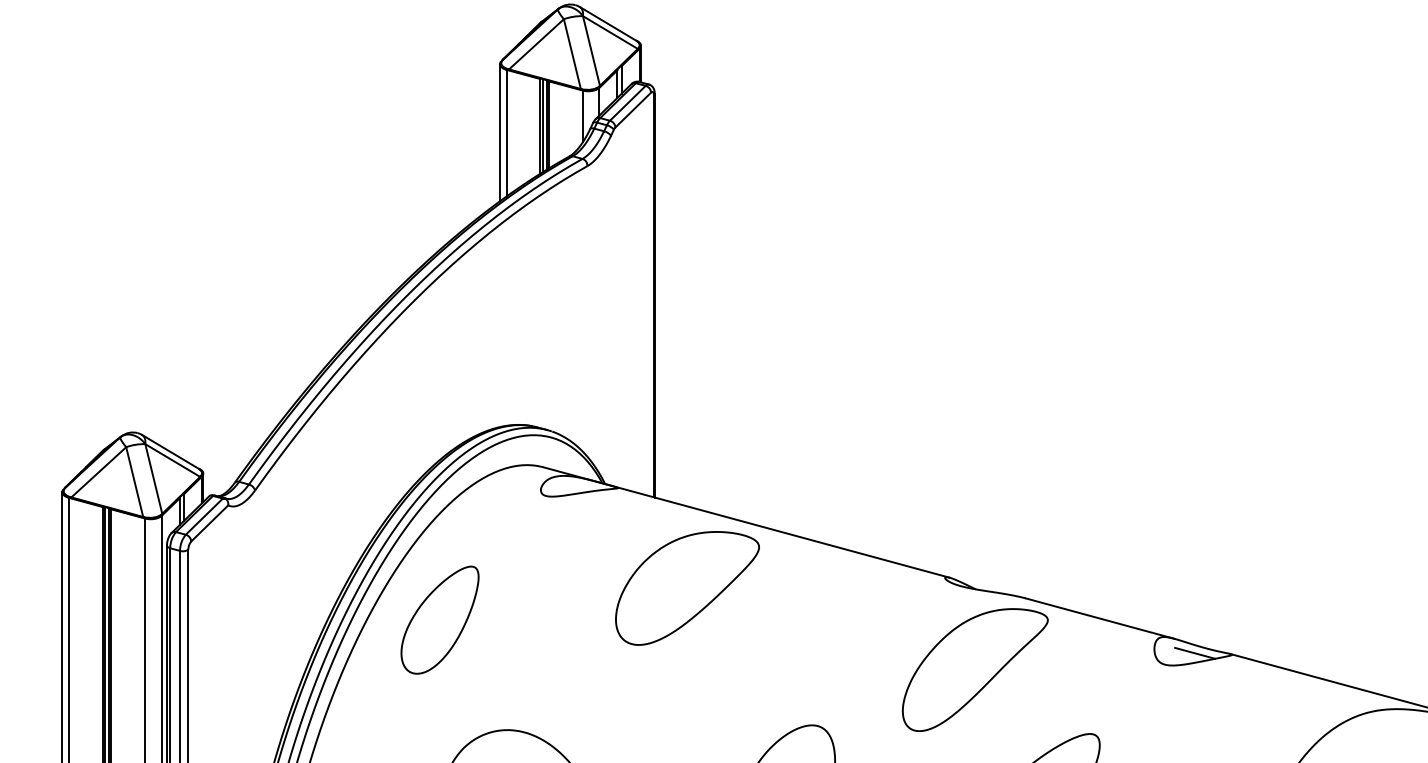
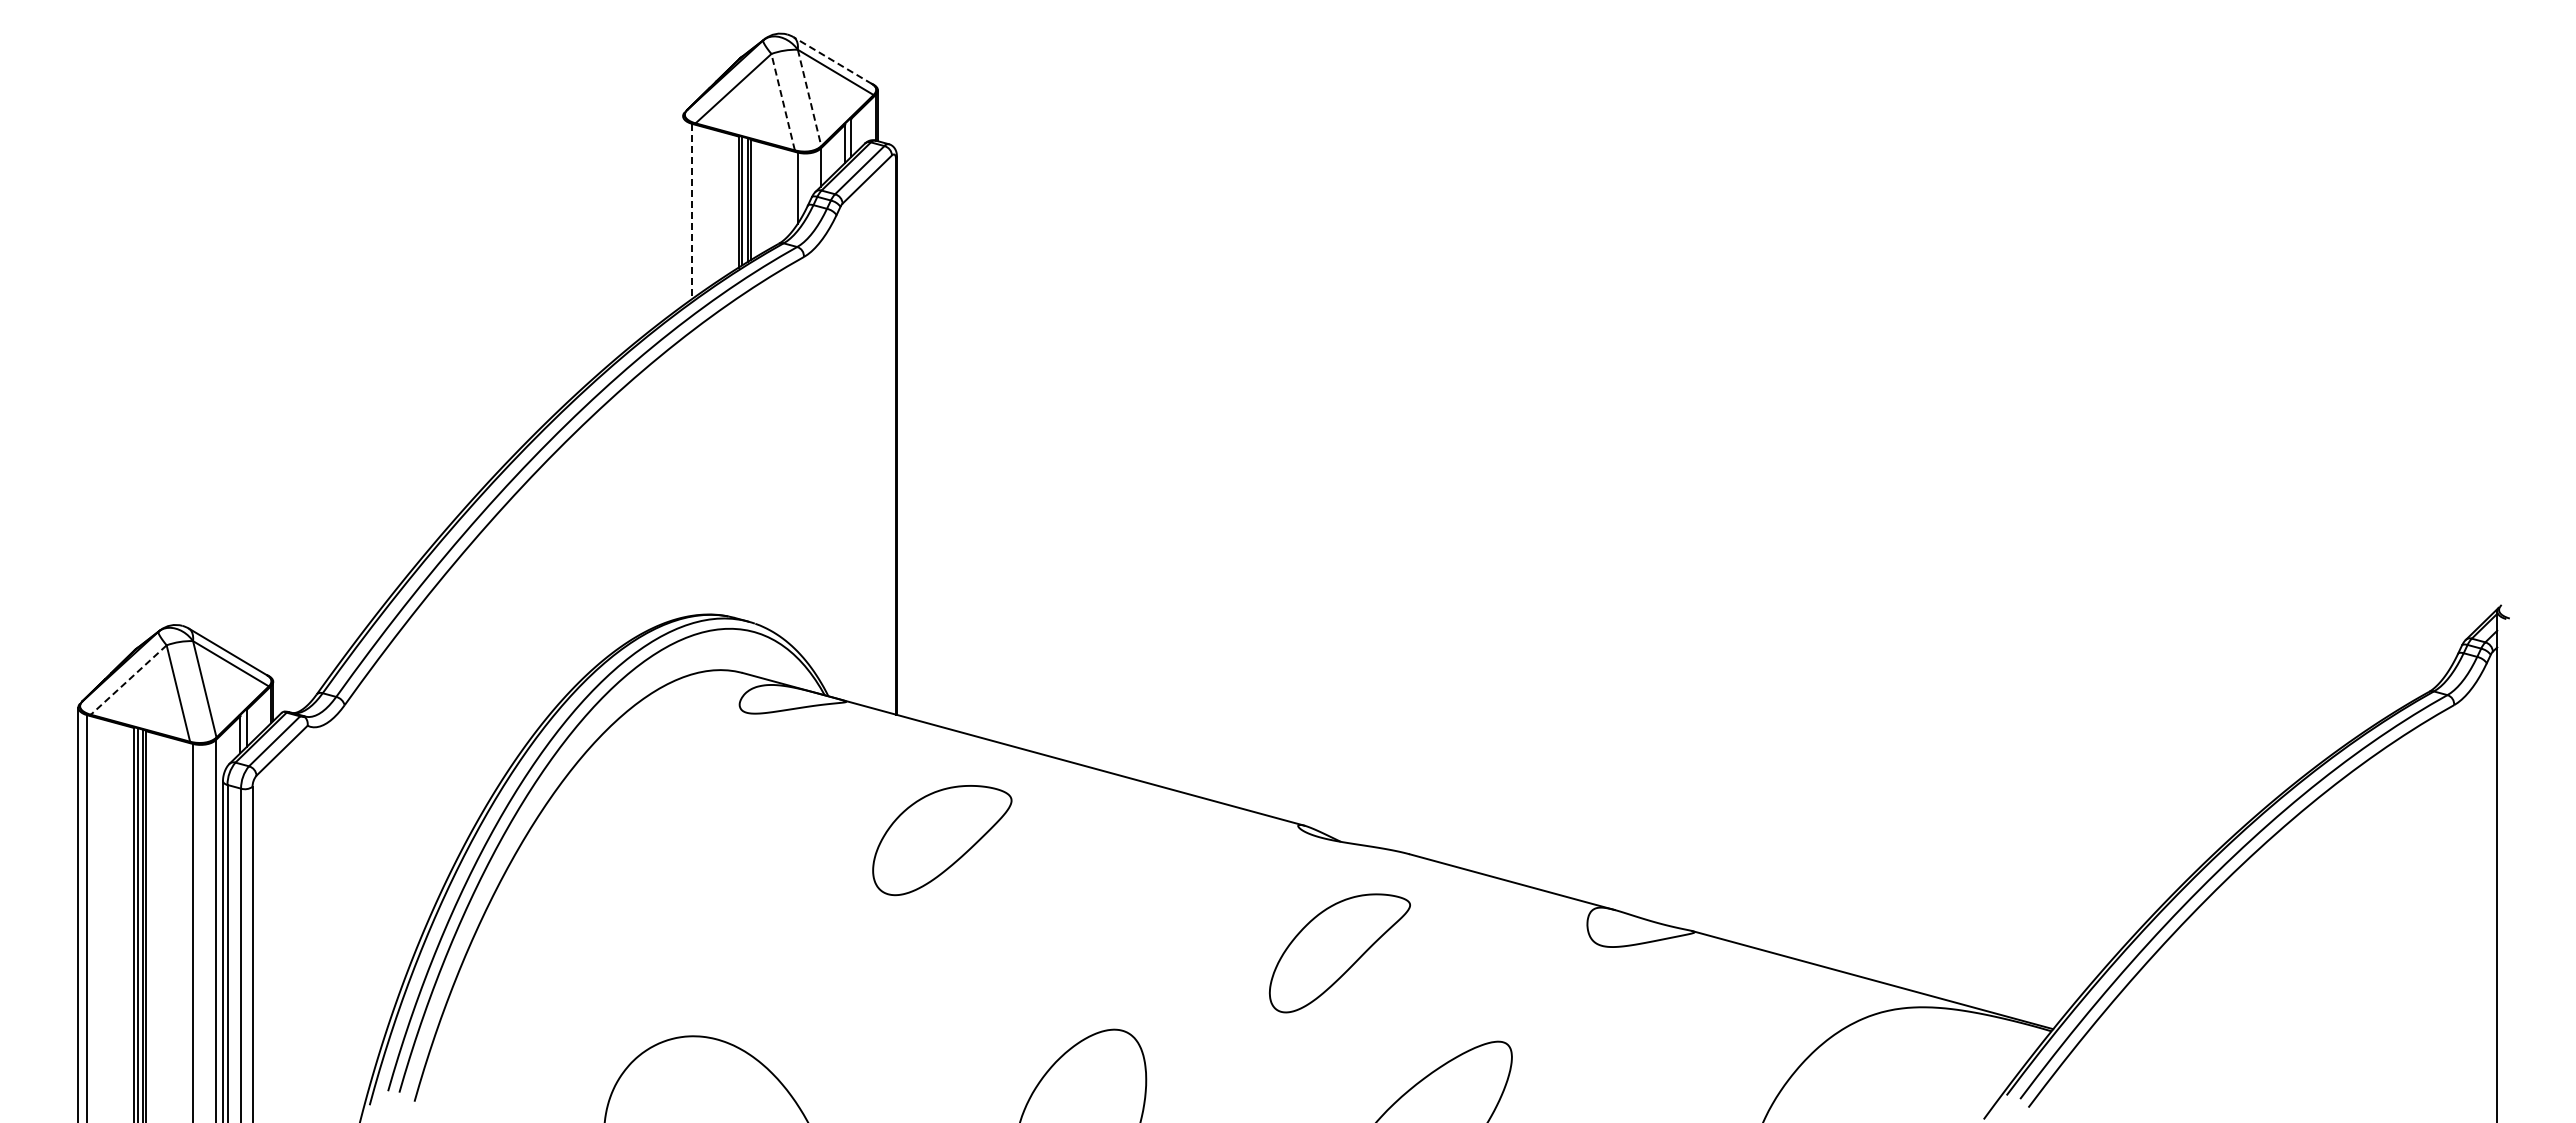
line: (608, 23) -> (832, 60), solid -> dashed
line: (591, 50) -> (809, 97), solid -> dashed
line: (572, 54) -> (783, 102), solid -> dashed
line: (500, 132) -> (683, 210), removed
line: (506, 133) -> (692, 211), solid -> dashed
line: (98, 472) -> (128, 680), solid -> dashed
part: (687, 588) -> (942, 840), size x0.7
part: (440, 620) -> (600, 884), removed
line: (1195, 652) -> (1643, 929), removed
part: (975, 670) -> (1339, 953), size x0.7

